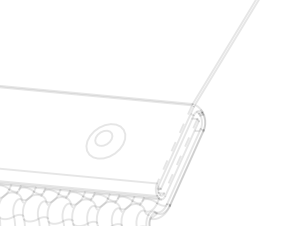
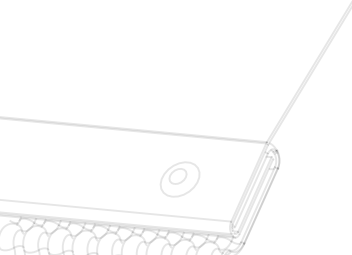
line: (174, 144) -> (248, 182), dashed -> solid
line: (180, 156) -> (254, 194), dashed -> solid

